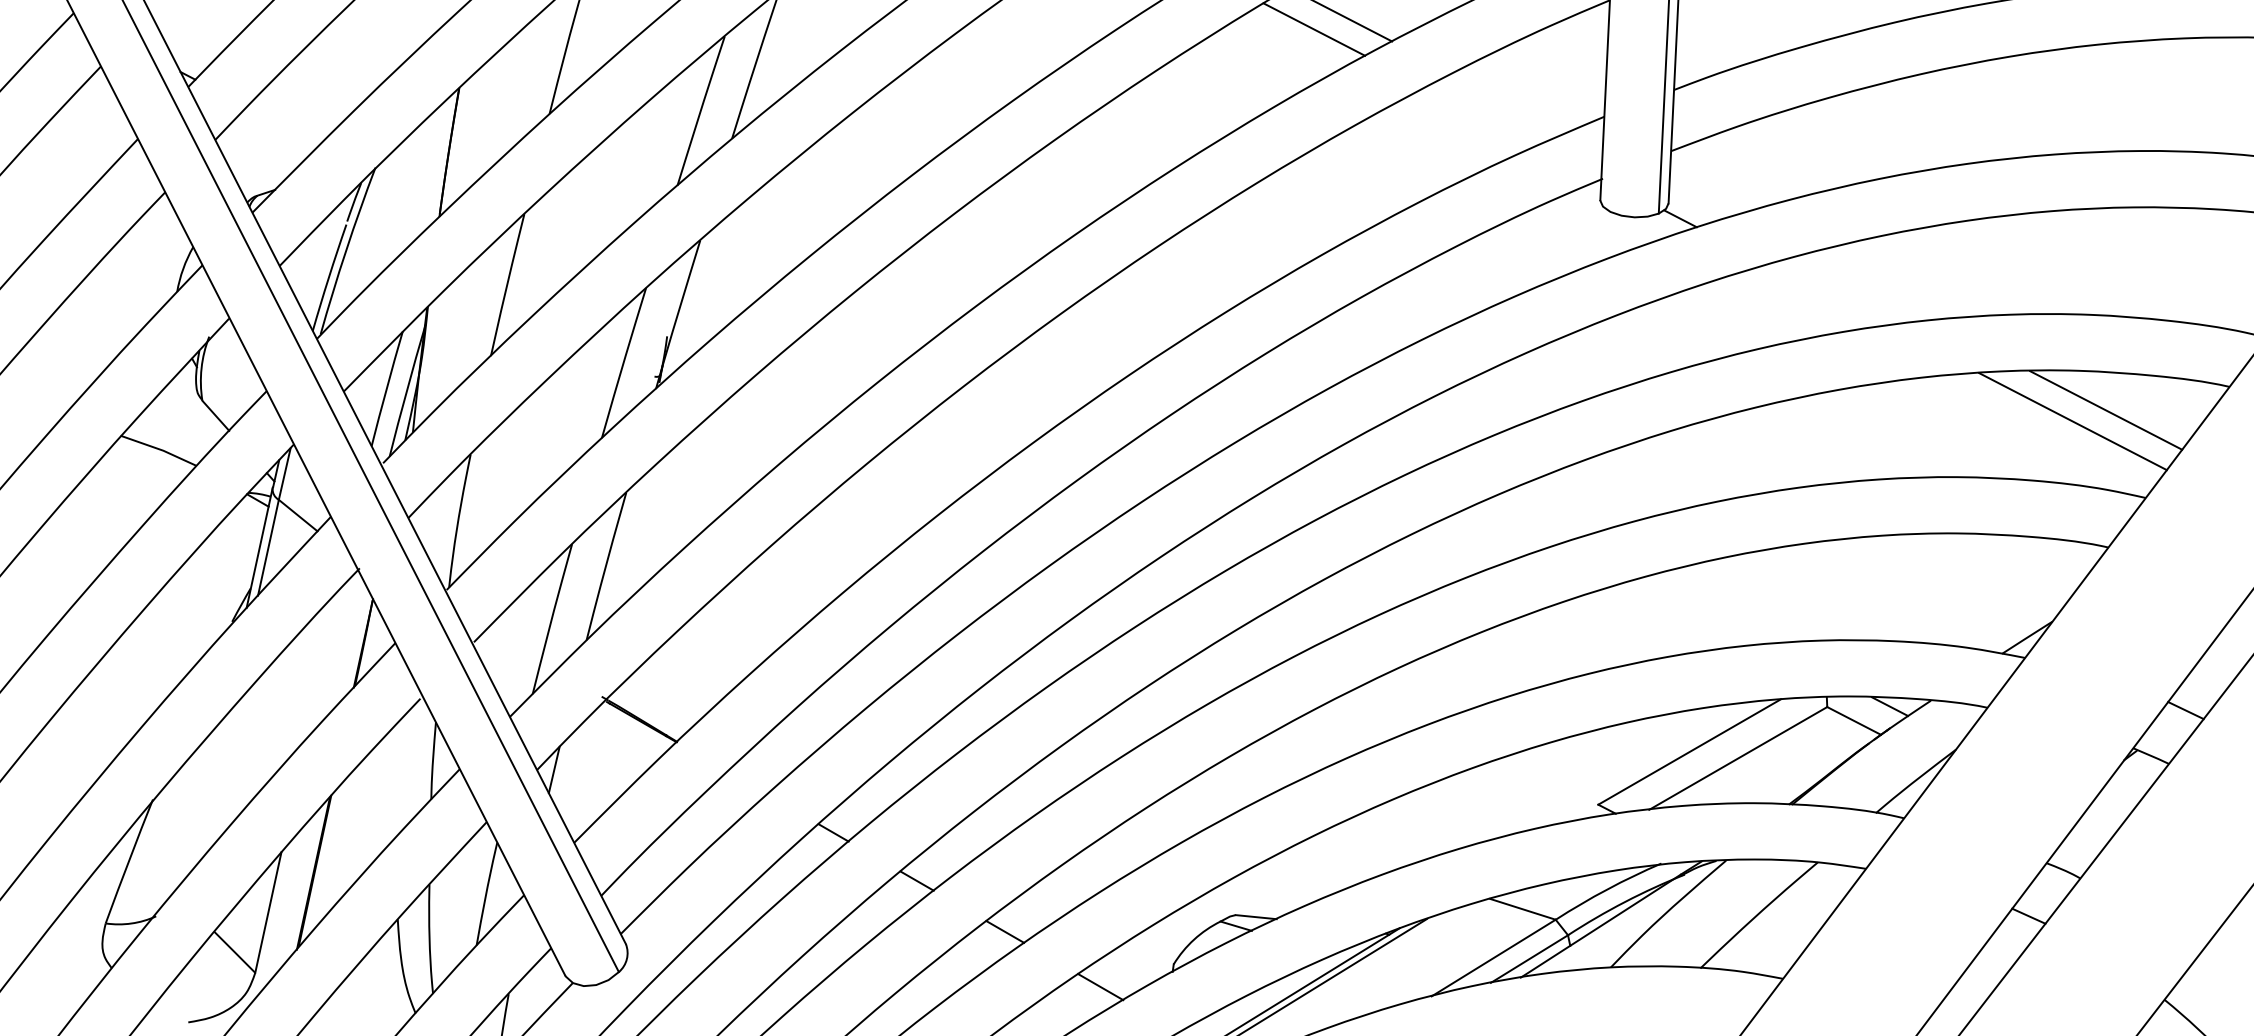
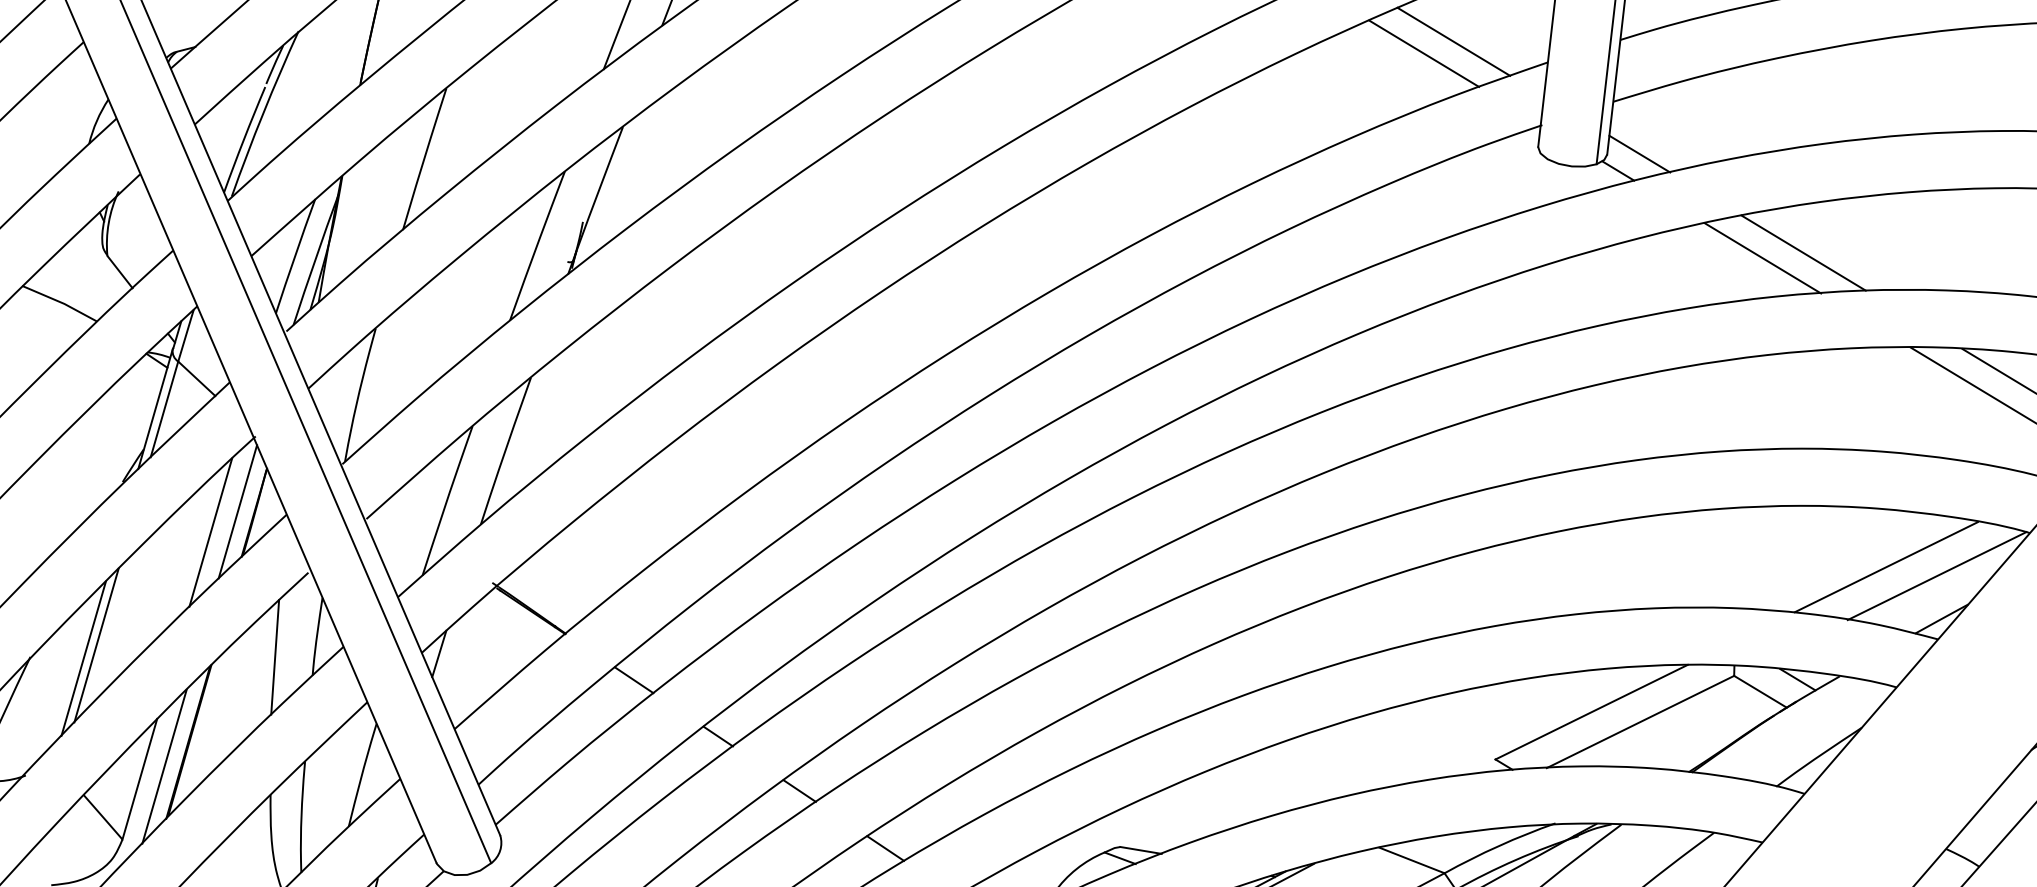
line: (1510, 102) -> (1453, 41), added
line: (1482, 116) -> (1424, 53), added
line: (1700, 200) -> (1639, 153), added
line: (1867, 287) -> (1803, 253), added
line: (1827, 294) -> (1762, 257), added
line: (1969, 590) -> (1886, 567), added
line: (2019, 595) -> (1936, 575), added
line: (346, 643) -> (237, 511), added
line: (321, 665) -> (210, 532), added
line: (747, 782) -> (634, 679), added
line: (393, 783) -> (275, 656), added
line: (216, 784) -> (95, 645), added
line: (205, 797) -> (83, 658), added
line: (291, 898) -> (164, 766), added

